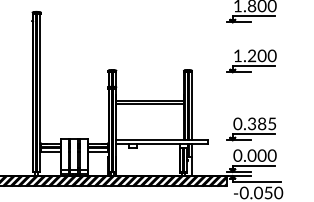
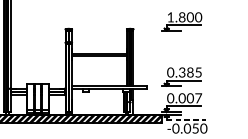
text: (251, 56) -> (181, 17), 1.200 -> 1.800
text: (271, 155) -> (198, 98), 0.000 -> 0.007
line: (257, 182) -> (186, 120), solid -> dashed

